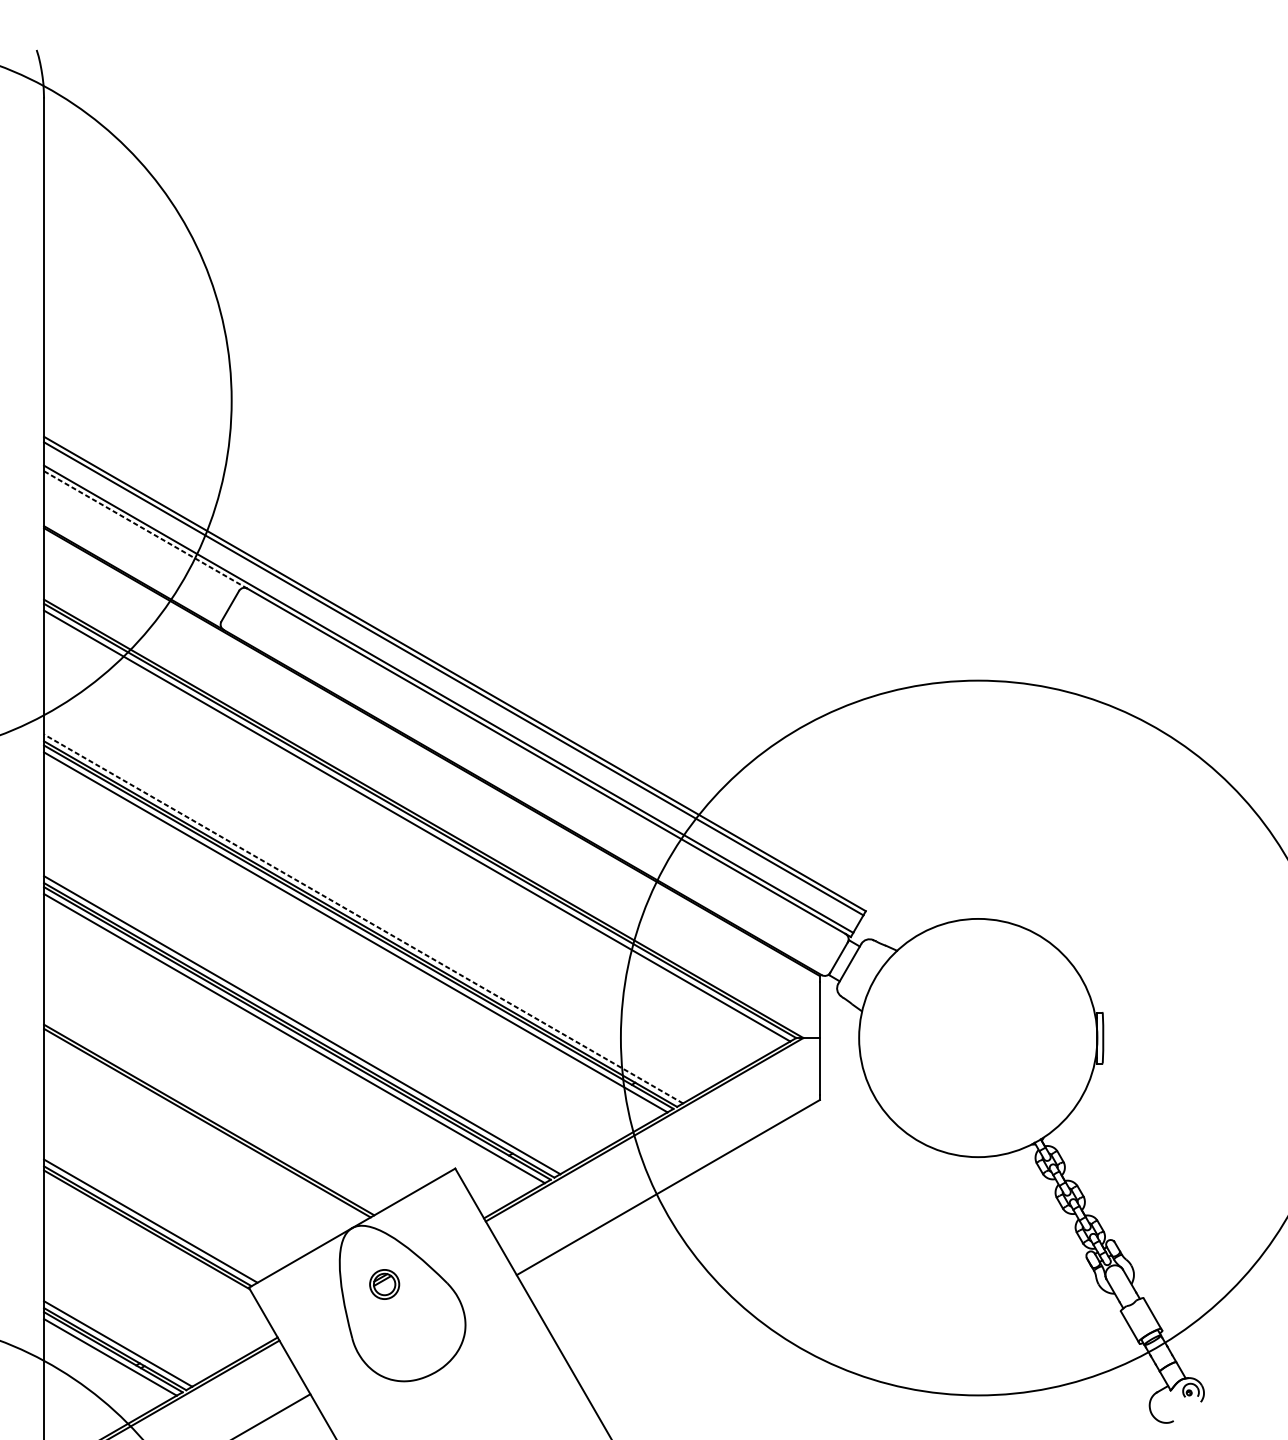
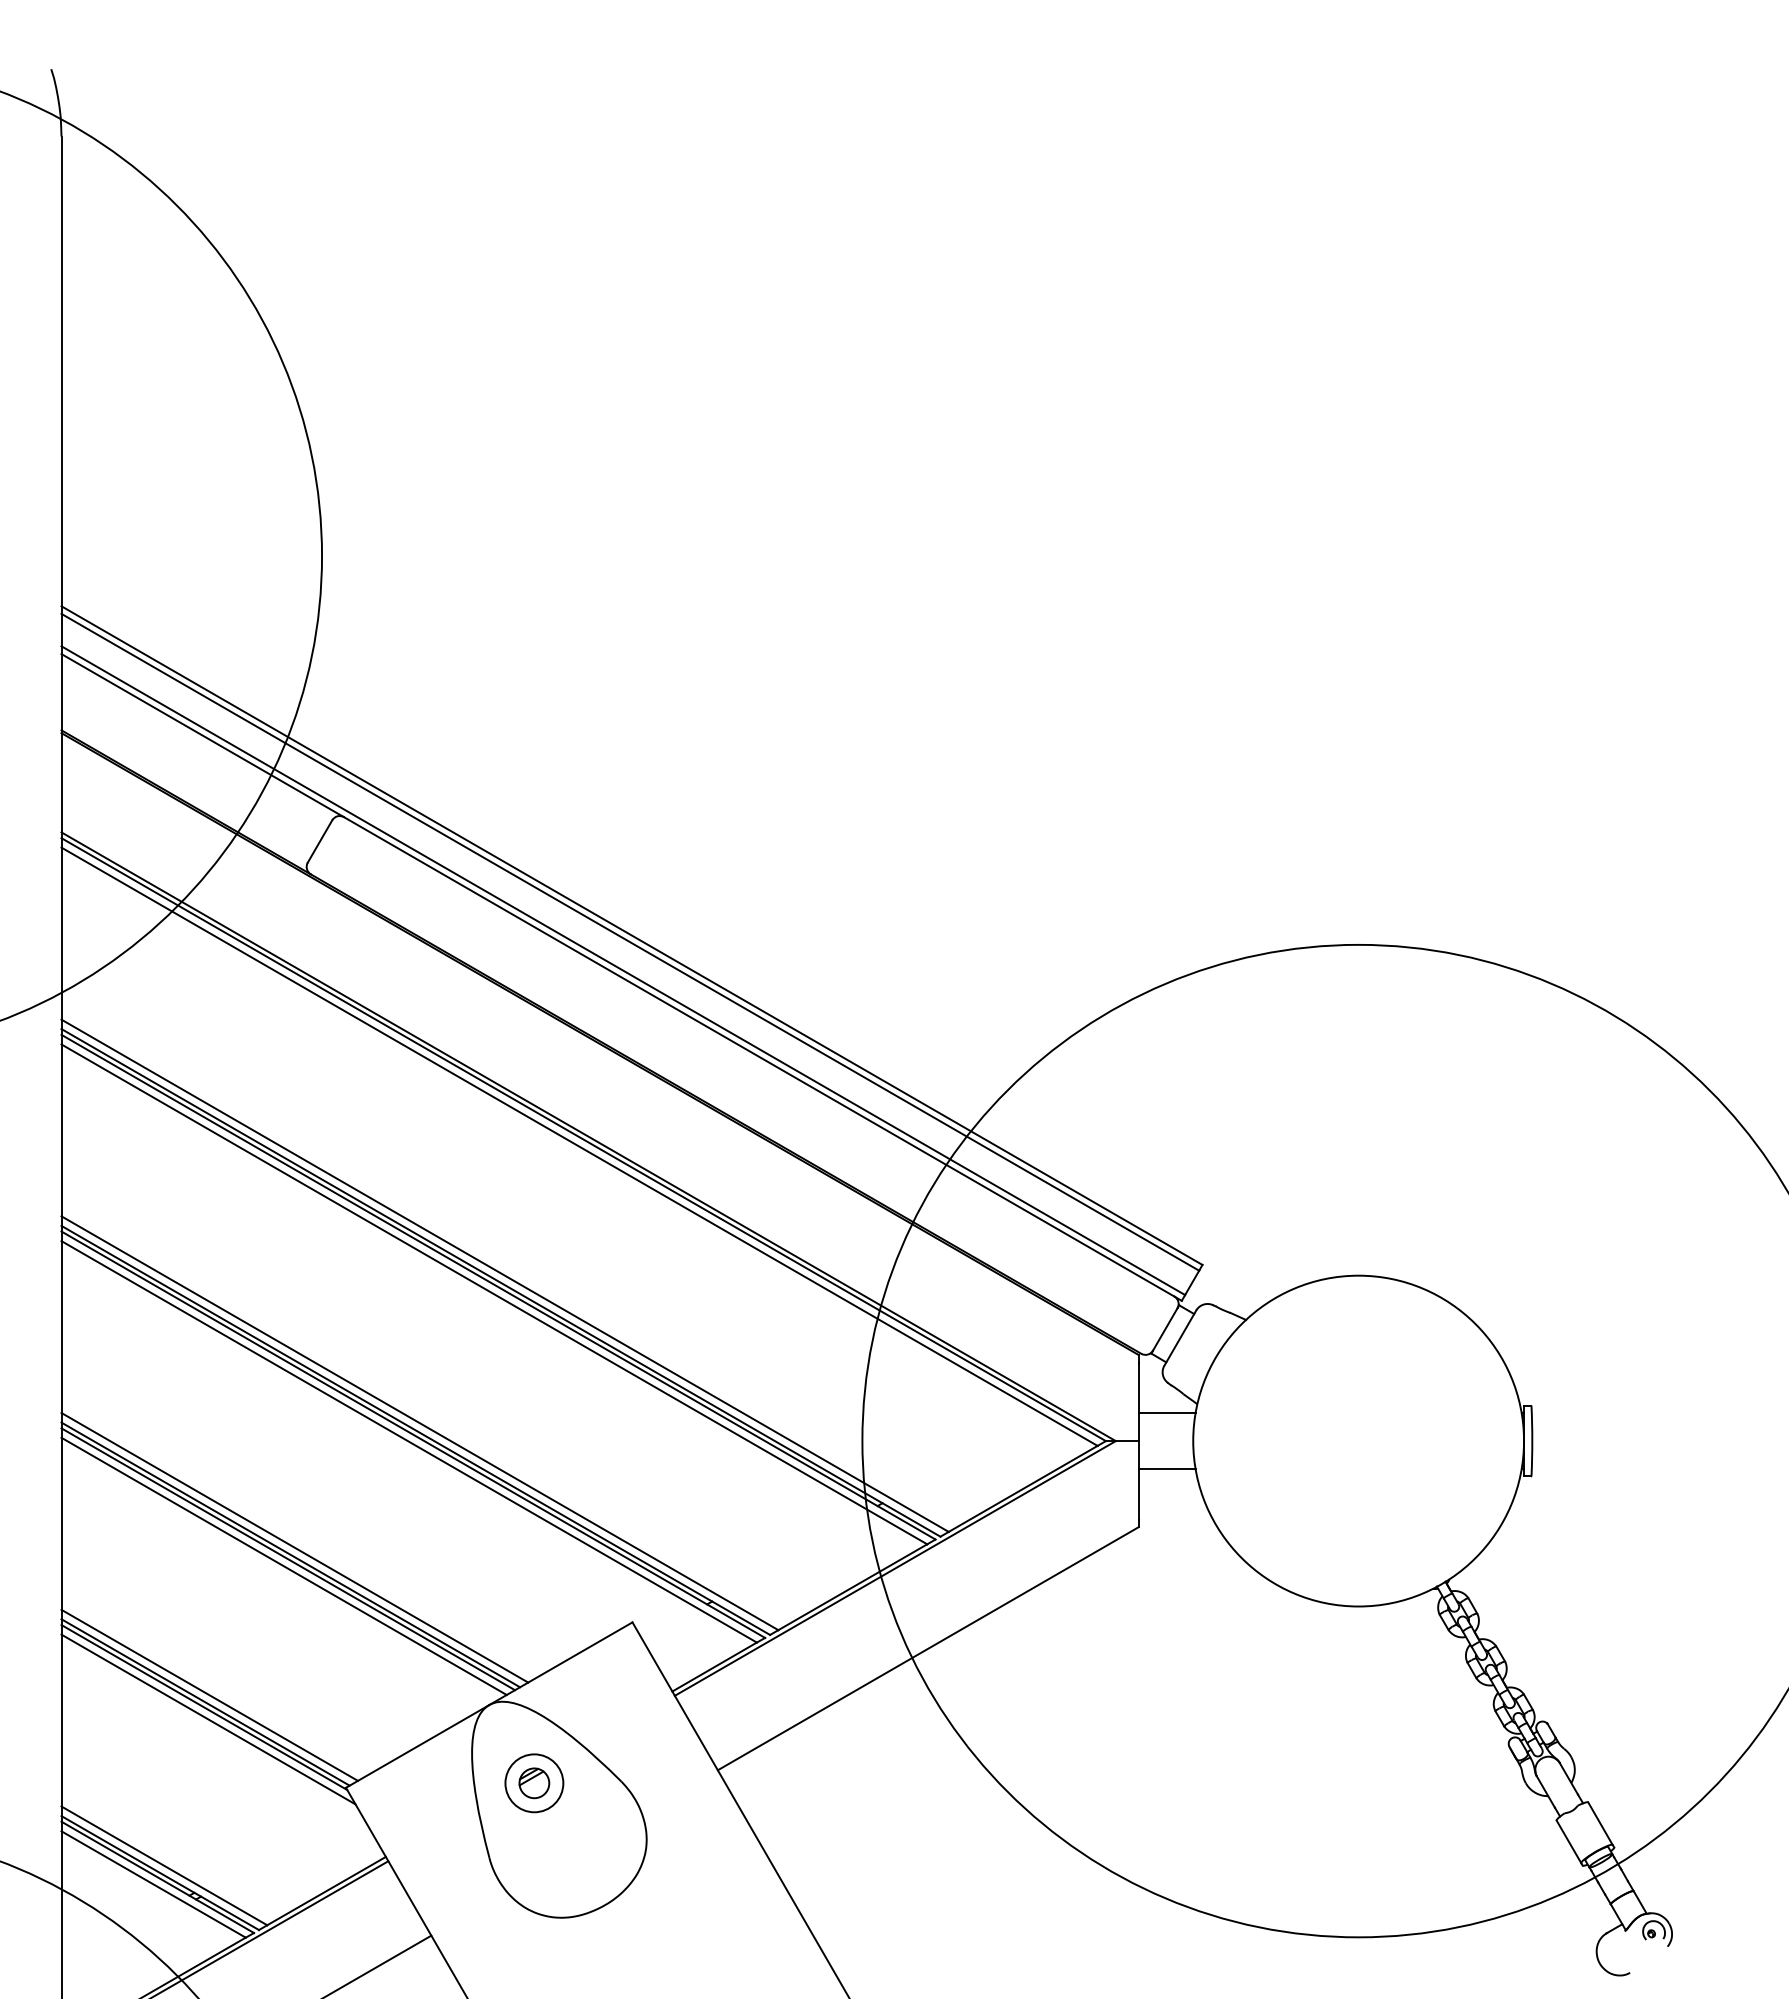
line: (145, 529) -> (202, 735), dashed -> solid
line: (363, 918) -> (504, 1275), dashed -> solid
line: (839, 1018) -> (1166, 1413), added
line: (839, 1058) -> (1166, 1469), added
line: (211, 1114) -> (294, 1547), added
line: (203, 1128) -> (283, 1566), added
line: (149, 1238) -> (208, 1719), added
circle: (384, 1284) -> (534, 1783), size x1.43

